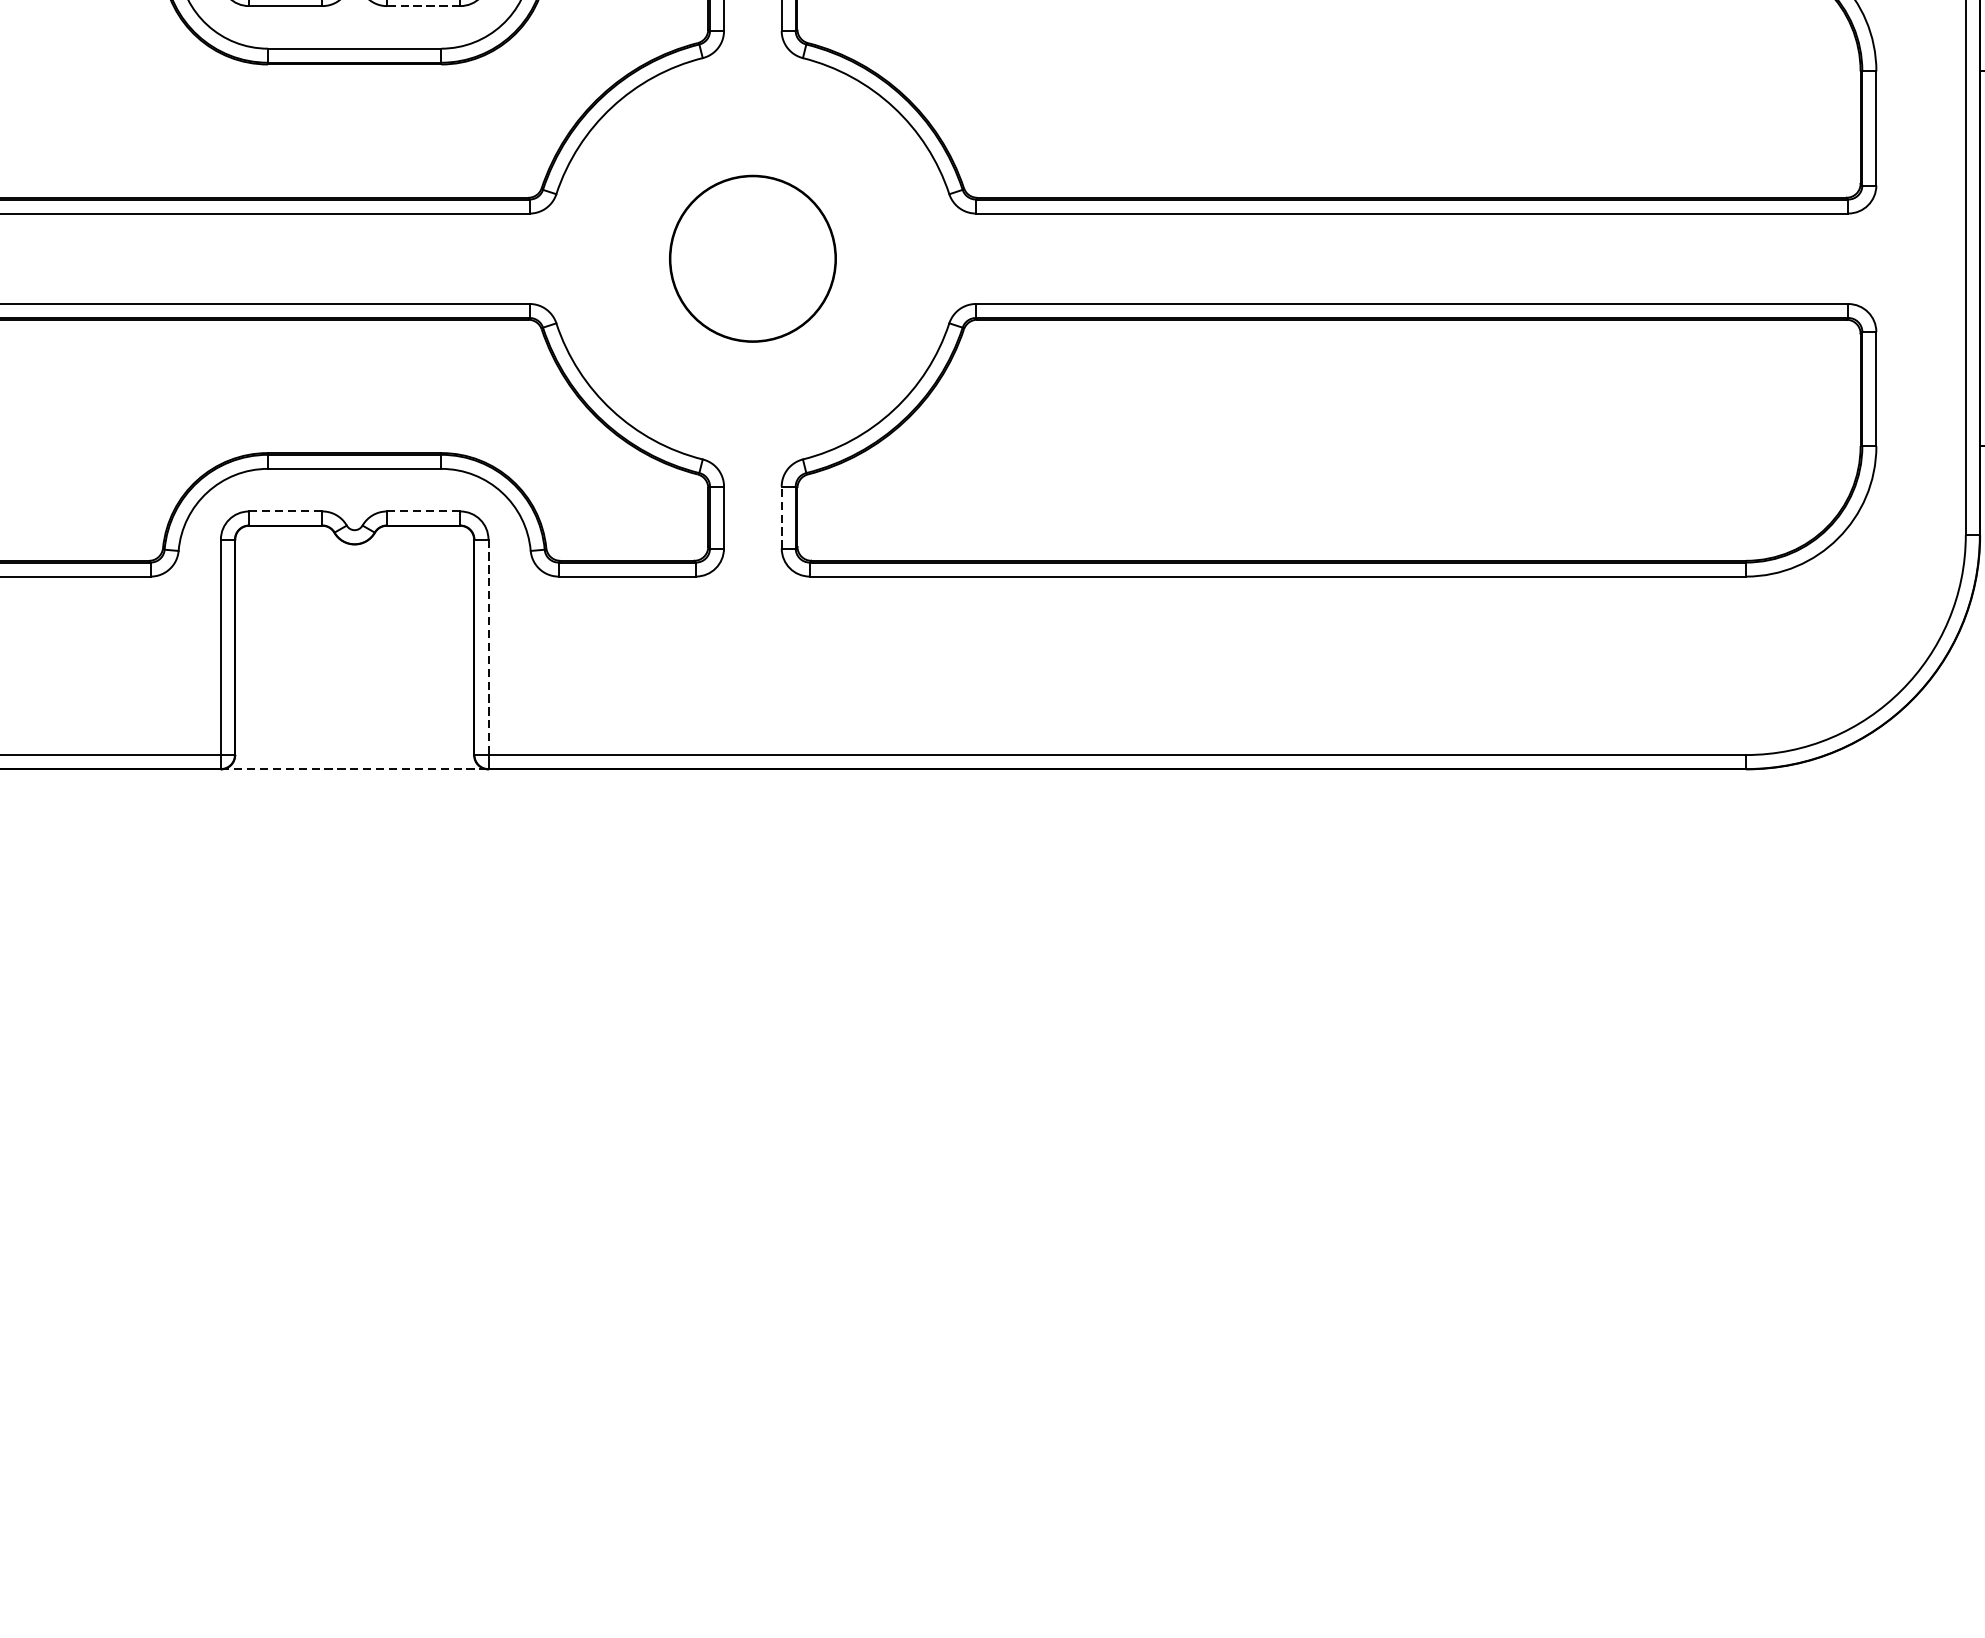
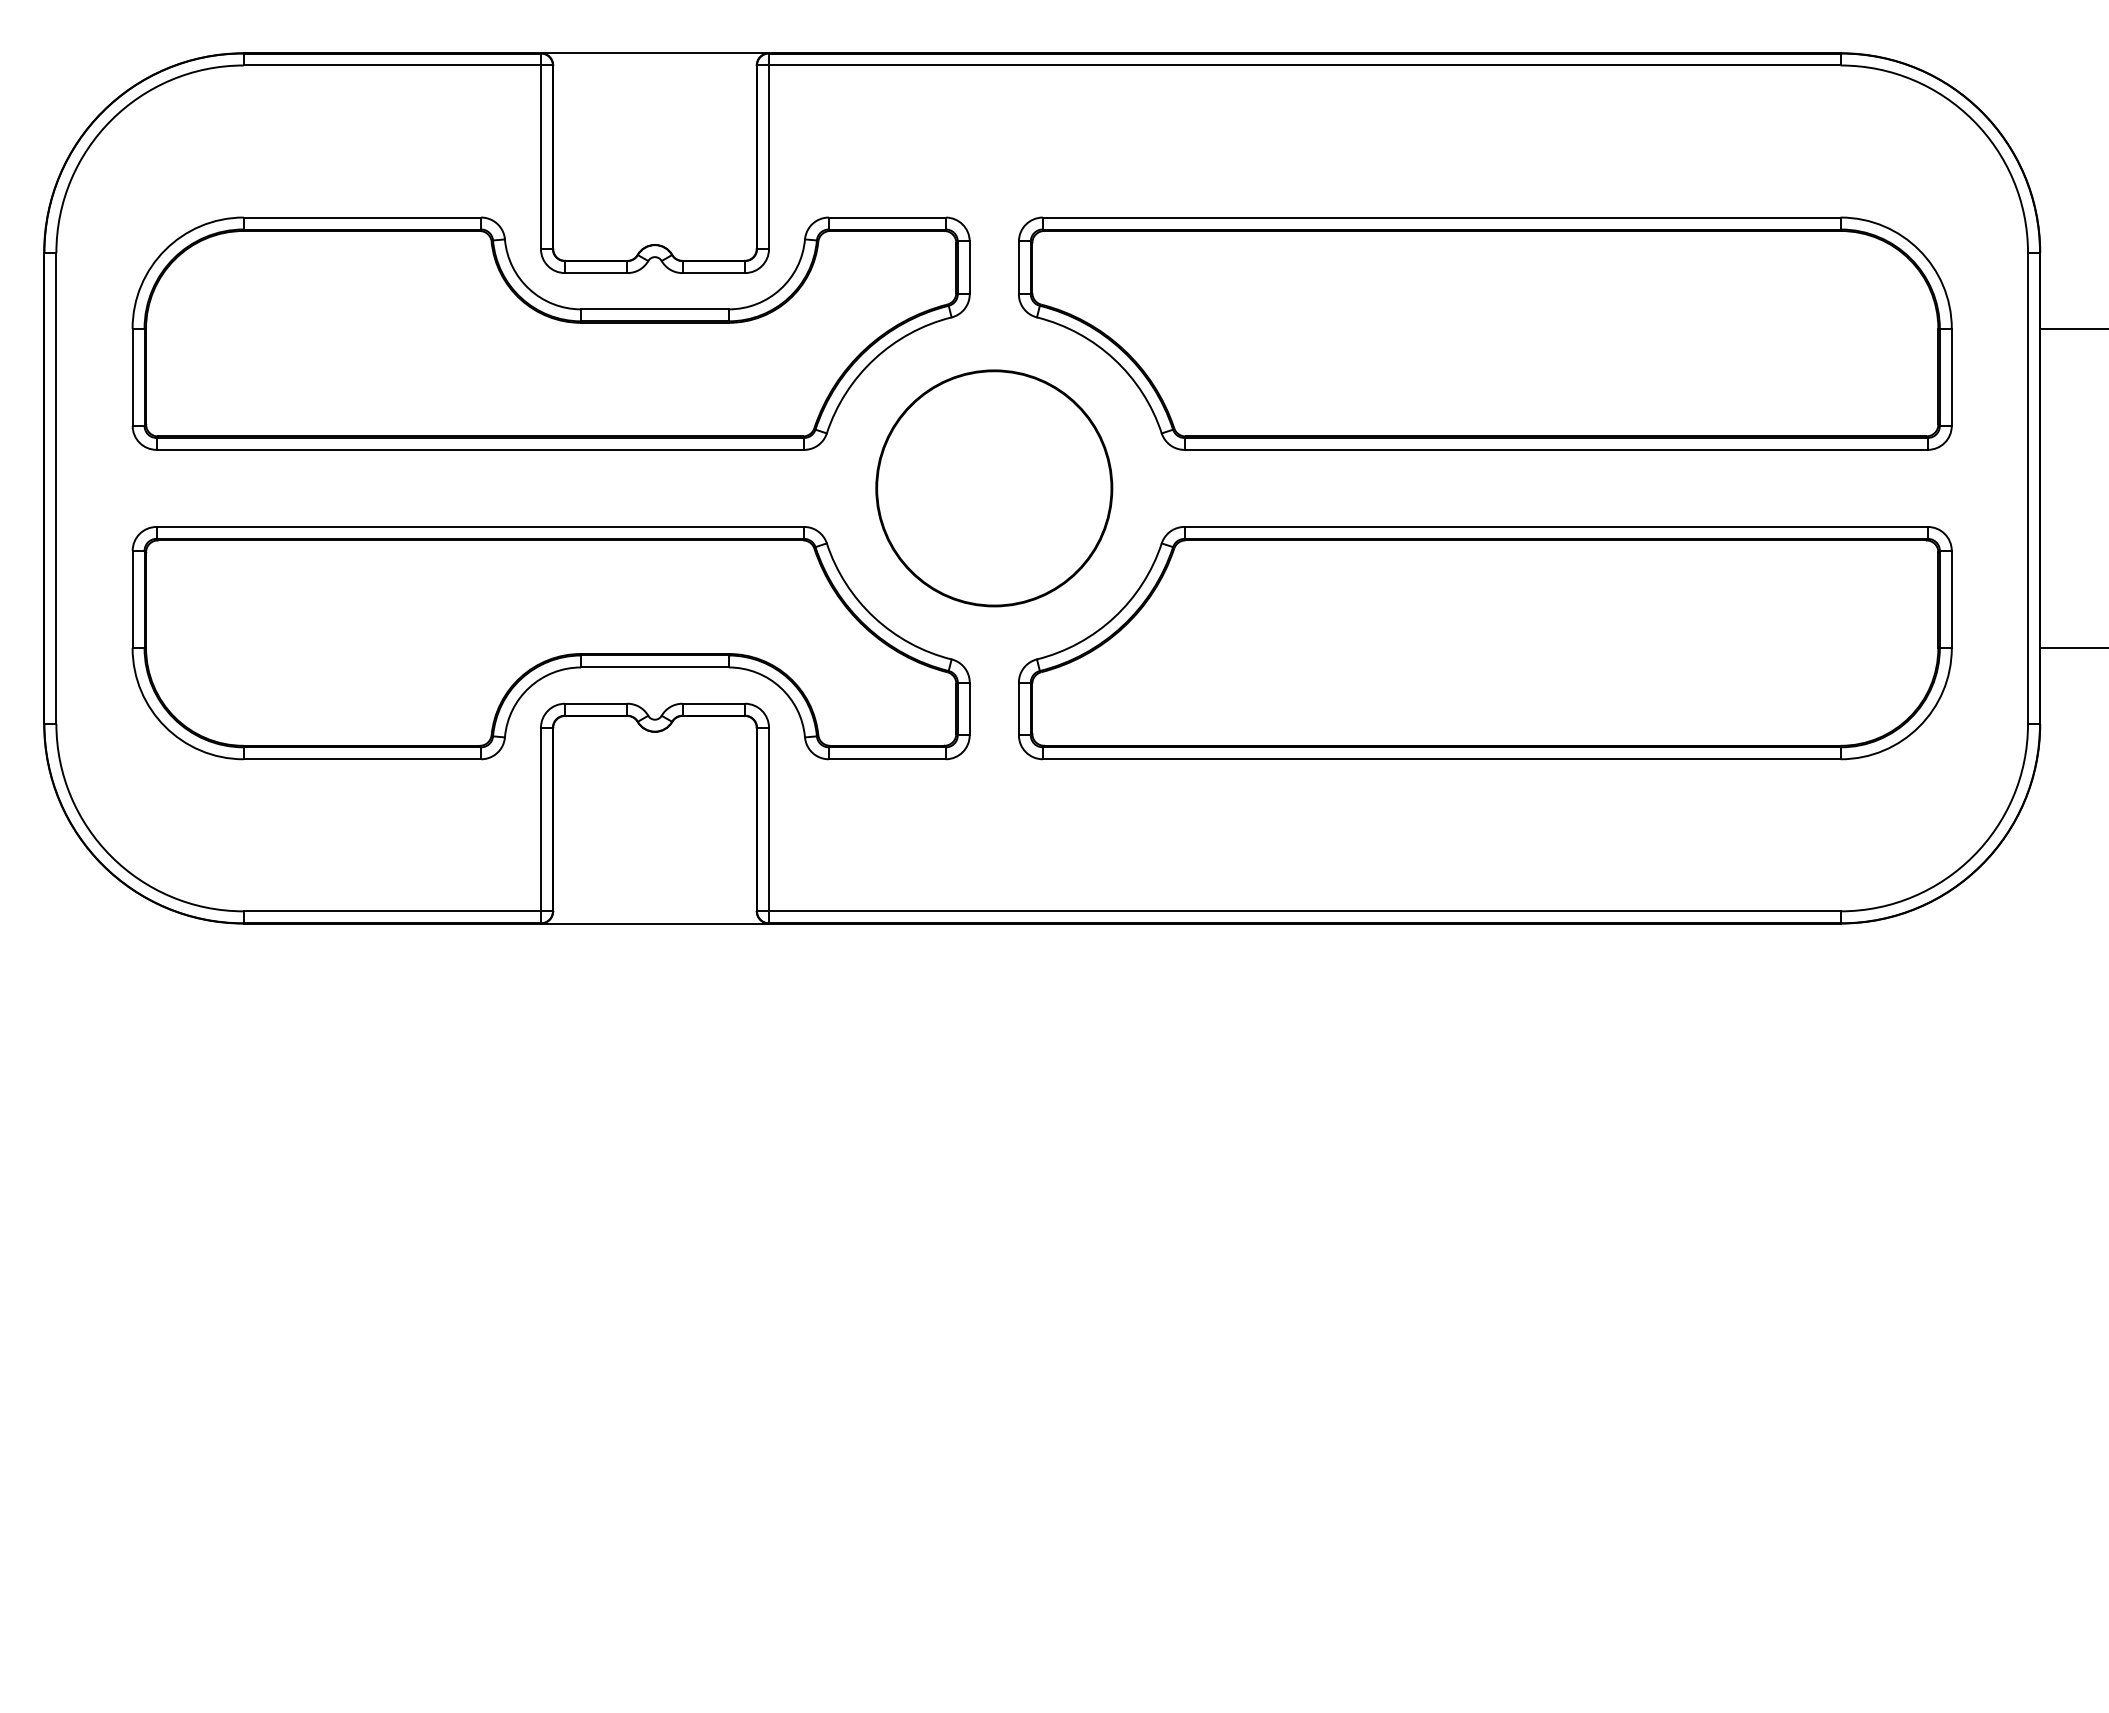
line: (423, 6) -> (713, 273), dashed -> solid
circle: (753, 258) -> (994, 488), size x1.67
line: (286, 511) -> (596, 703), dashed -> solid
line: (424, 511) -> (714, 703), dashed -> solid
line: (781, 517) -> (1018, 708), dashed -> solid
line: (489, 647) -> (769, 819), dashed -> solid
line: (354, 769) -> (654, 923), dashed -> solid

